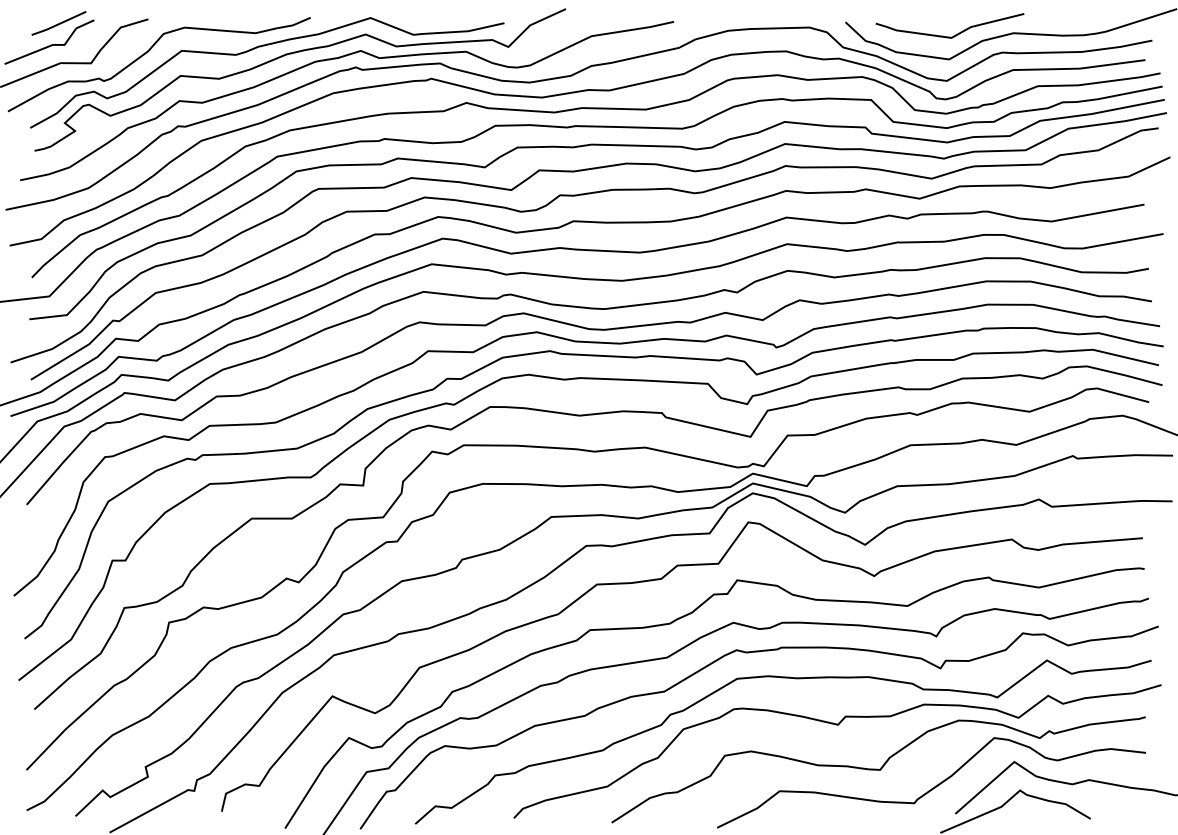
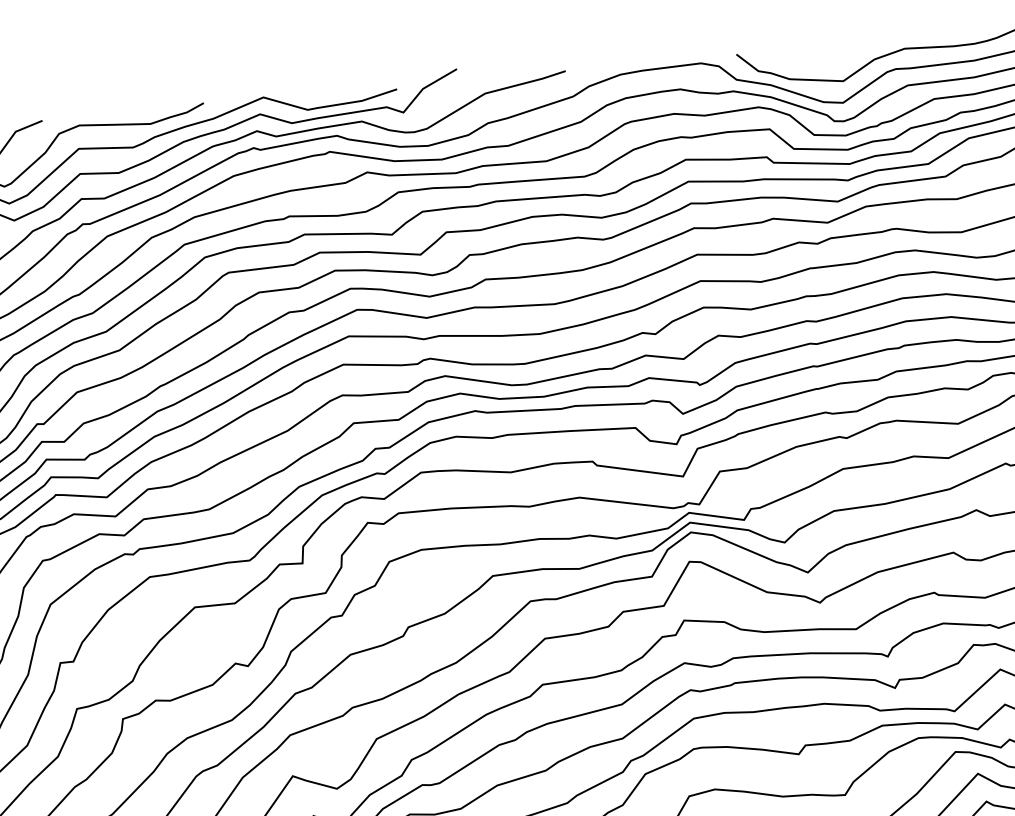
curve: (953, 35) -> (845, 56), removed

